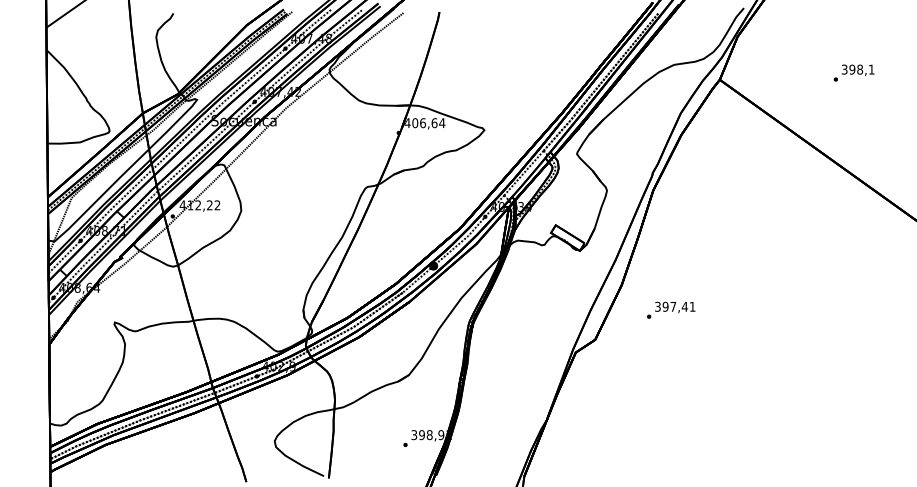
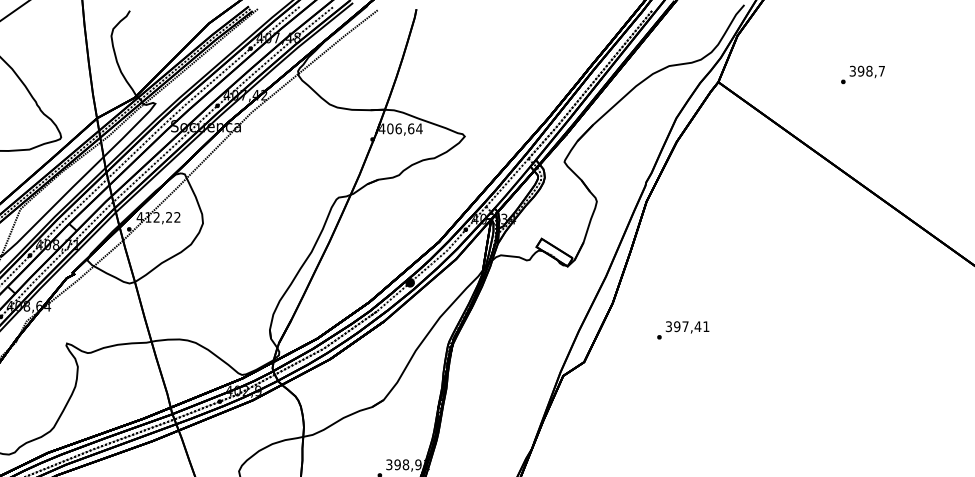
text: (871, 69) -> (881, 71), 398,1 -> 398,7
text: (671, 309) -> (683, 329), moved

